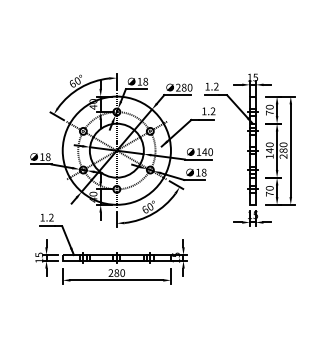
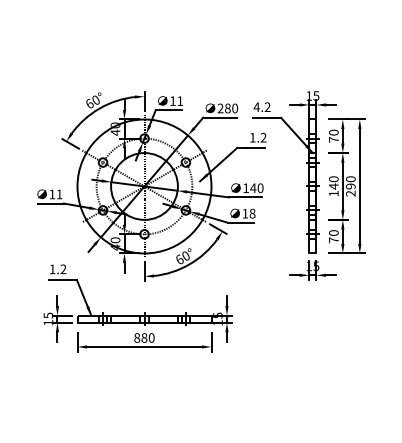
text: (145, 81) -> (180, 100), 18 -> 11
text: (207, 86) -> (256, 106), 1.2 -> 4.2
text: (283, 150) -> (350, 186), 280 -> 290
text: (48, 157) -> (59, 194), 18 -> 11
text: (111, 272) -> (137, 337), 280 -> 880

